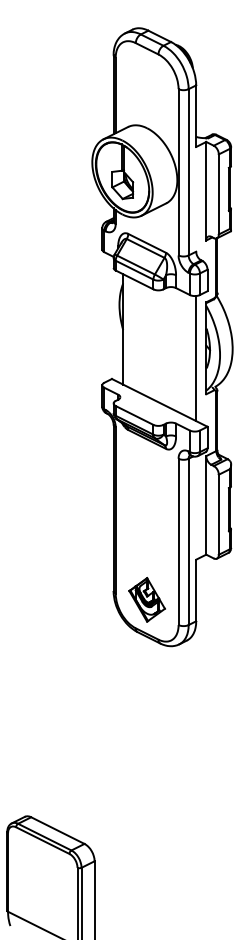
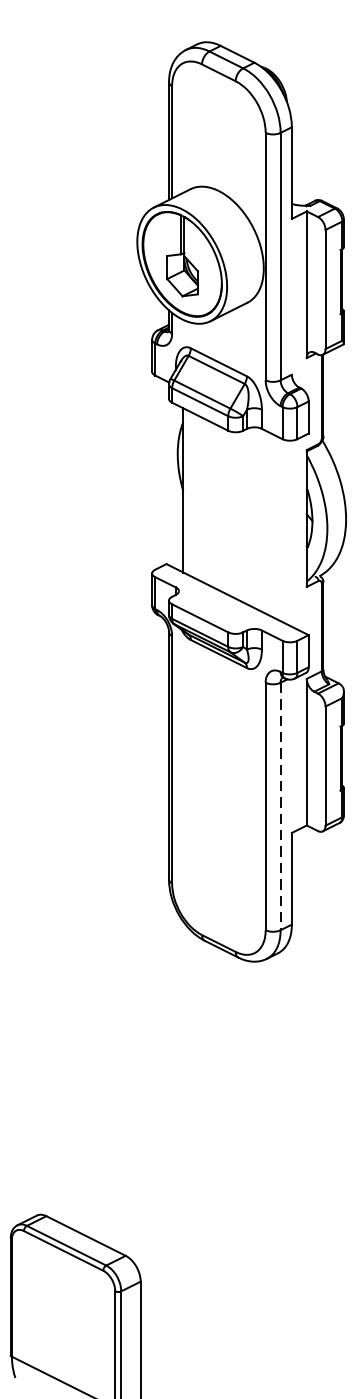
line: (196, 358) -> (292, 533), removed
line: (188, 542) -> (280, 807), solid -> dashed
part: (146, 599) -> (217, 892), removed

